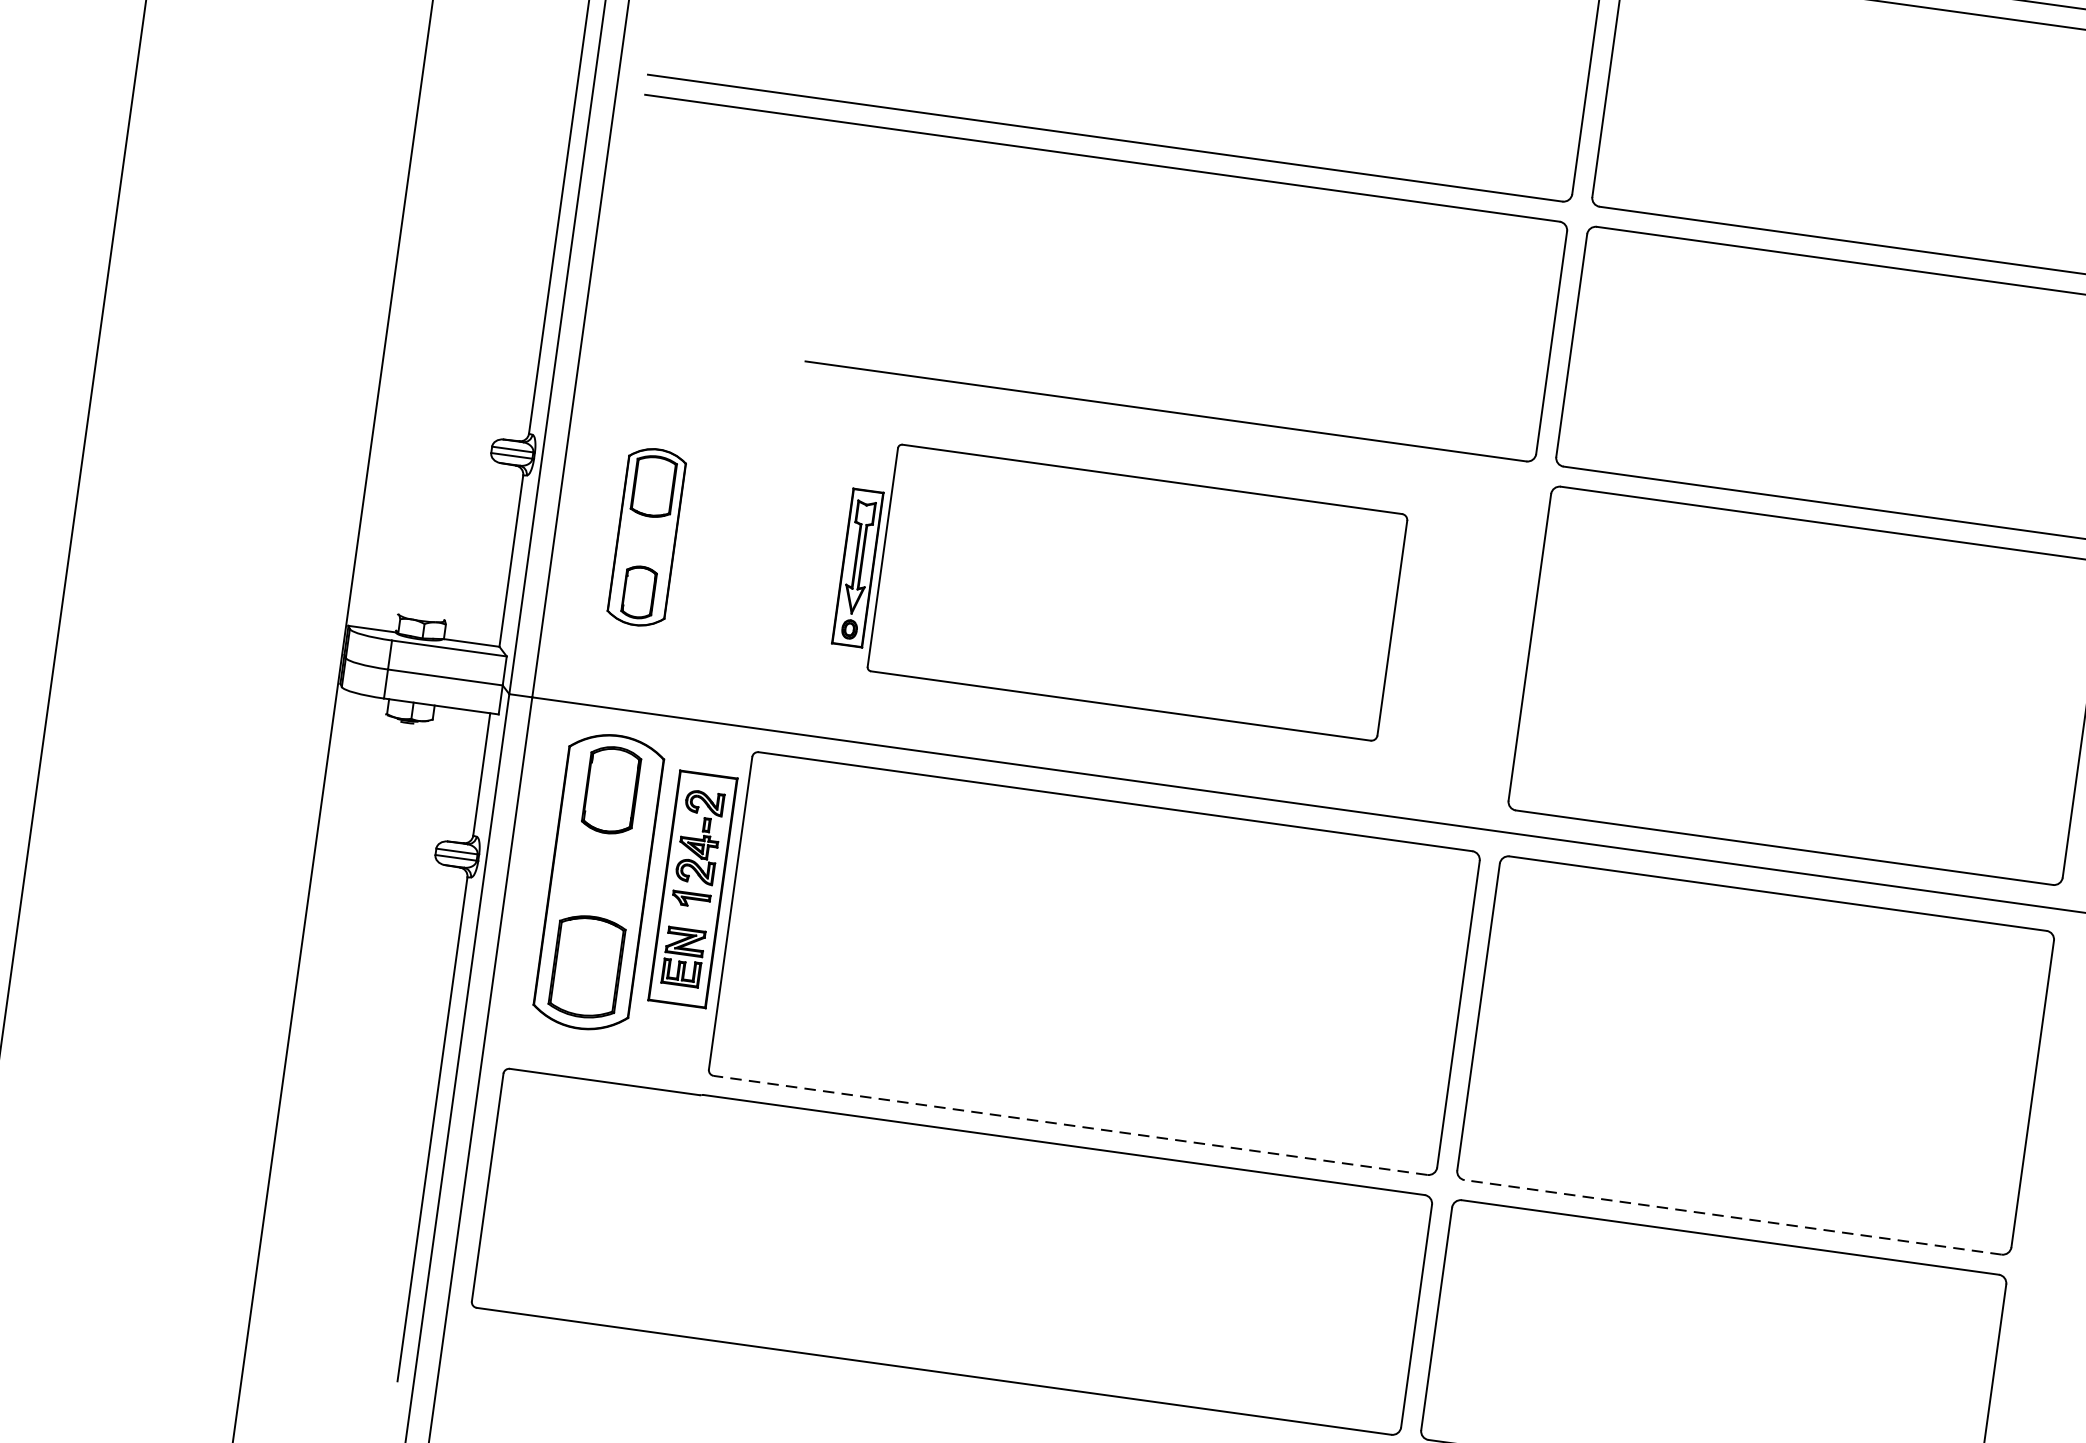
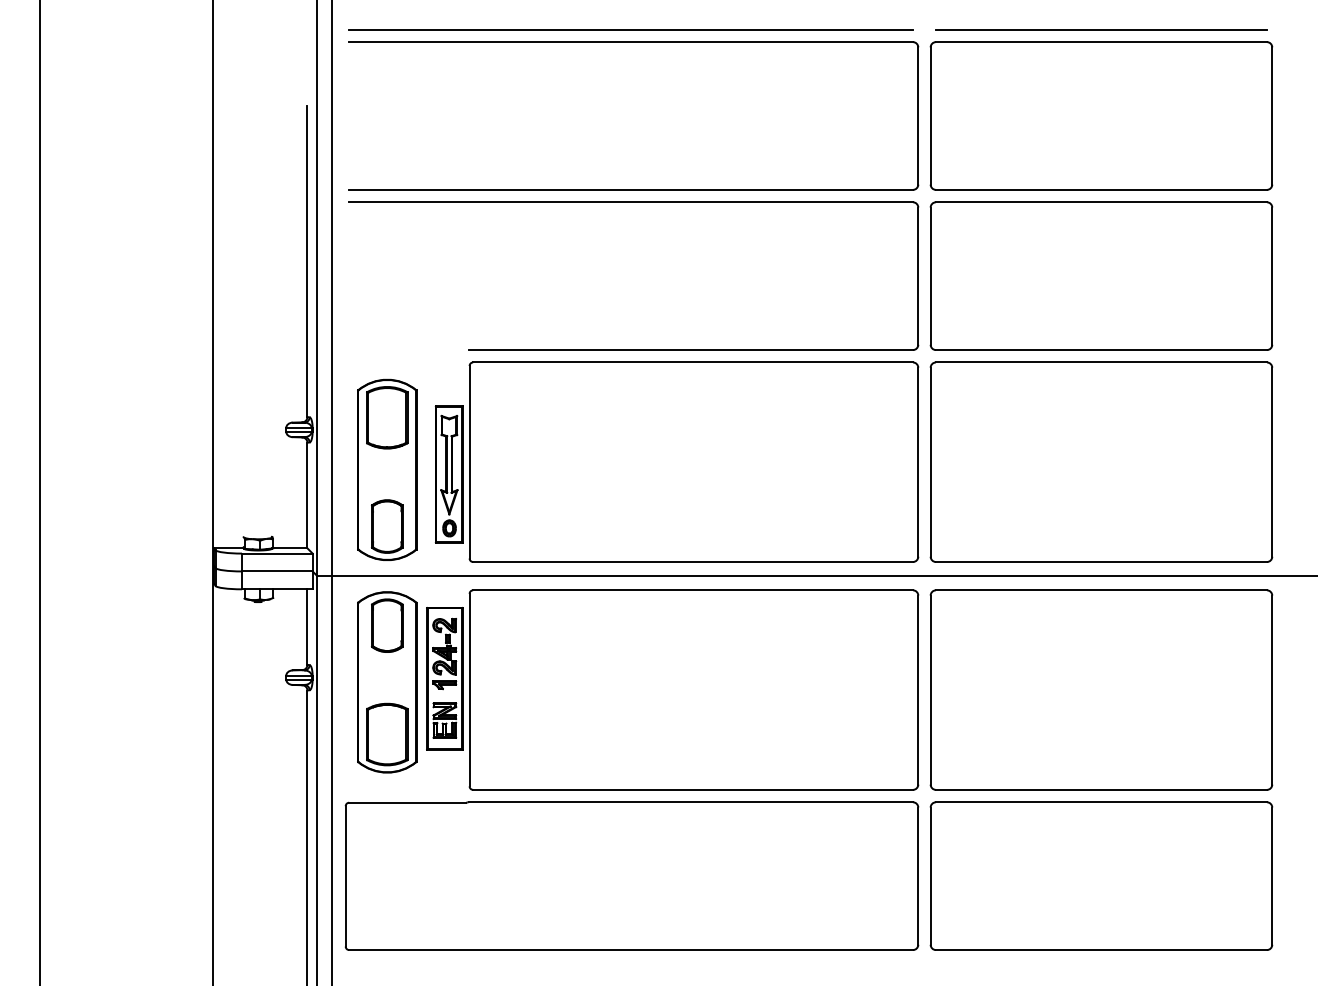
part: (647, 536) -> (387, 469), size x1.67
part: (1117, 588) -> (676, 461), size x1.43
line: (1071, 1124) -> (693, 789), dashed -> solid
line: (1733, 1216) -> (1101, 789), dashed -> solid

